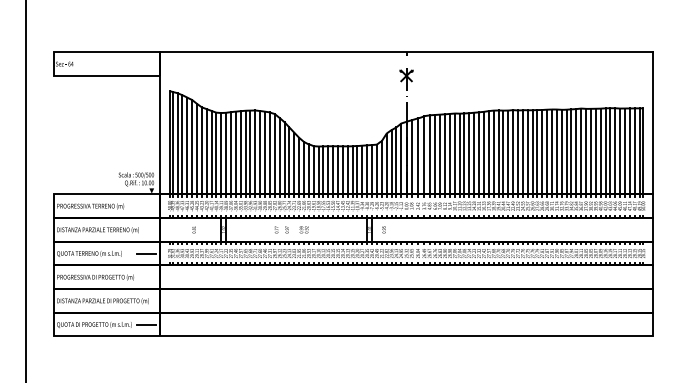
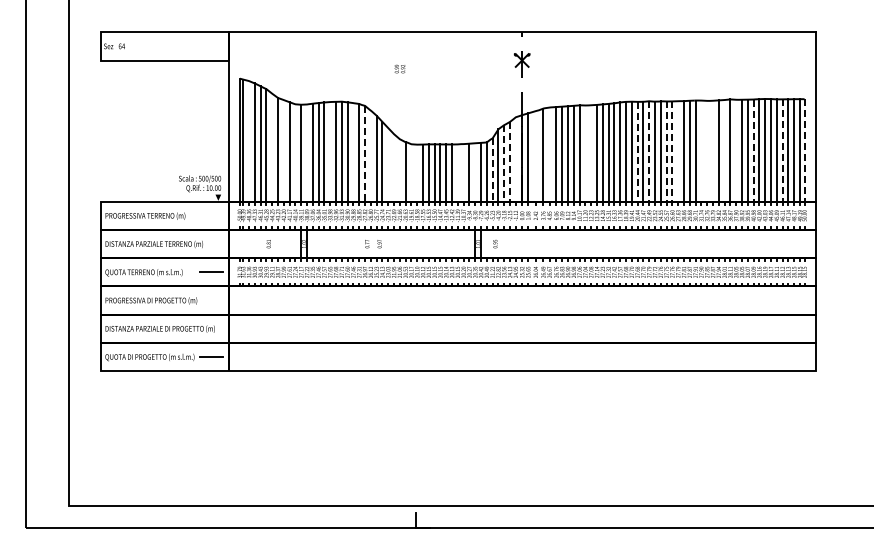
line: (177, 143) -> (249, 141), removed
line: (197, 148) -> (272, 147), removed
line: (206, 151) -> (283, 150), removed
line: (556, 151) -> (701, 150), removed
line: (561, 151) -> (707, 150), removed
line: (567, 151) -> (713, 150), removed
line: (576, 151) -> (724, 150), removed
line: (586, 151) -> (736, 150), removed
line: (643, 151) -> (804, 150), solid -> dashed
line: (245, 152) -> (330, 151), removed
line: (503, 152) -> (637, 151), solid -> dashed
line: (513, 152) -> (649, 151), solid -> dashed
line: (537, 152) -> (678, 151), removed
line: (600, 152) -> (753, 151), solid -> dashed
line: (624, 152) -> (782, 151), solid -> dashed
line: (216, 153) -> (295, 152), removed
line: (226, 153) -> (307, 152), removed
line: (265, 153) -> (353, 152), removed
line: (275, 153) -> (365, 153), solid -> dashed
line: (459, 153) -> (585, 153), removed
line: (464, 153) -> (591, 153), removed
line: (527, 153) -> (666, 152), solid -> dashed
line: (532, 153) -> (672, 152), solid -> dashed
line: (429, 154) -> (549, 154), removed
line: (279, 155) -> (370, 155), removed
line: (417, 156) -> (535, 156), removed
line: (400, 158) -> (515, 159), removed
line: (396, 160) -> (510, 161), solid -> dashed
line: (391, 162) -> (504, 163), solid -> dashed
line: (294, 163) -> (388, 164), removed
line: (299, 165) -> (394, 167), removed
line: (303, 168) -> (399, 170), removed
line: (381, 168) -> (492, 170), solid -> dashed
line: (313, 169) -> (411, 172), removed
line: (318, 169) -> (417, 172), removed
line: (352, 169) -> (457, 172), removed
line: (357, 169) -> (463, 172), removed
line: (367, 169) -> (475, 172), removed
text: (303, 229) -> (399, 68), moved

